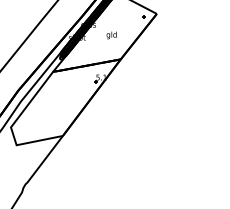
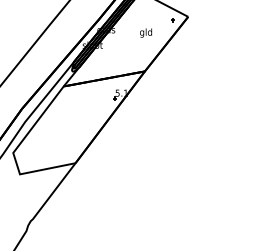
text: (111, 35) -> (145, 33), moved

